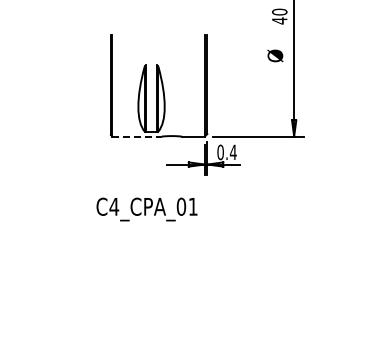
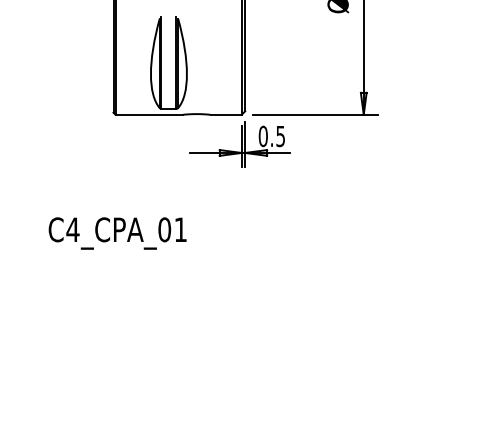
line: (137, 136) -> (149, 114), dashed -> solid
text: (232, 152) -> (279, 136), 0.4 -> 0.5
text: (146, 209) -> (116, 233), moved

